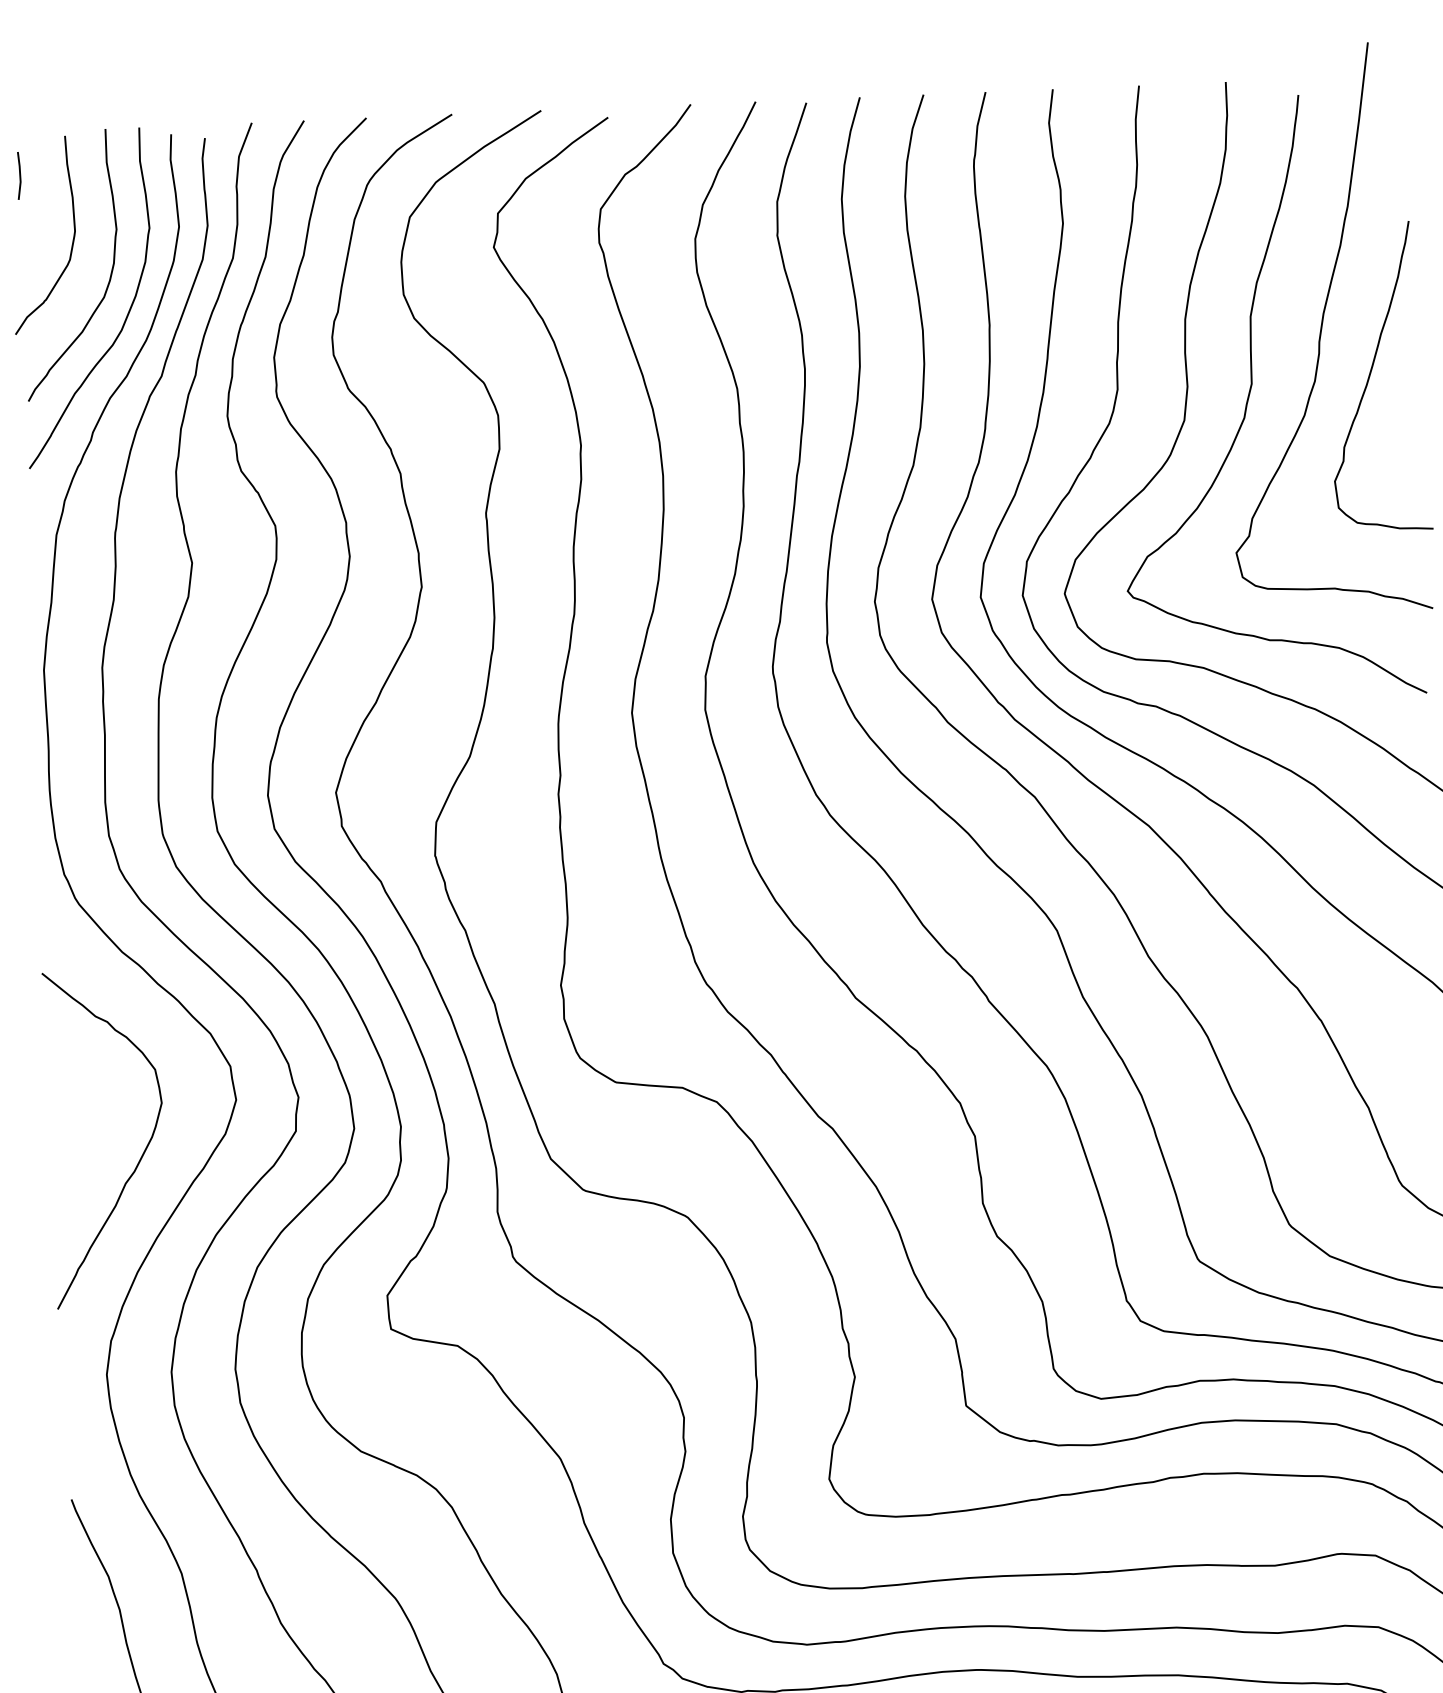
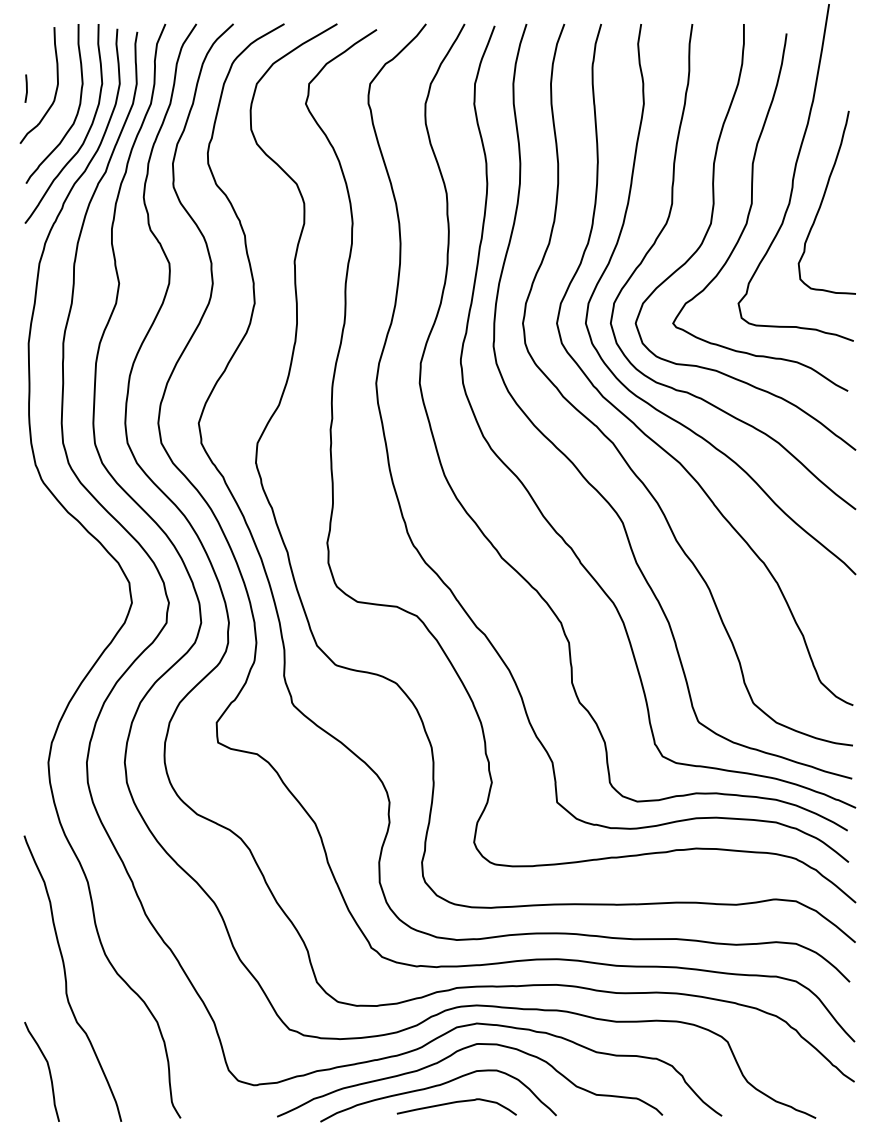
line: (19, 175) -> (26, 88), moved
curve: (141, 1153) -> (74, 632), removed

